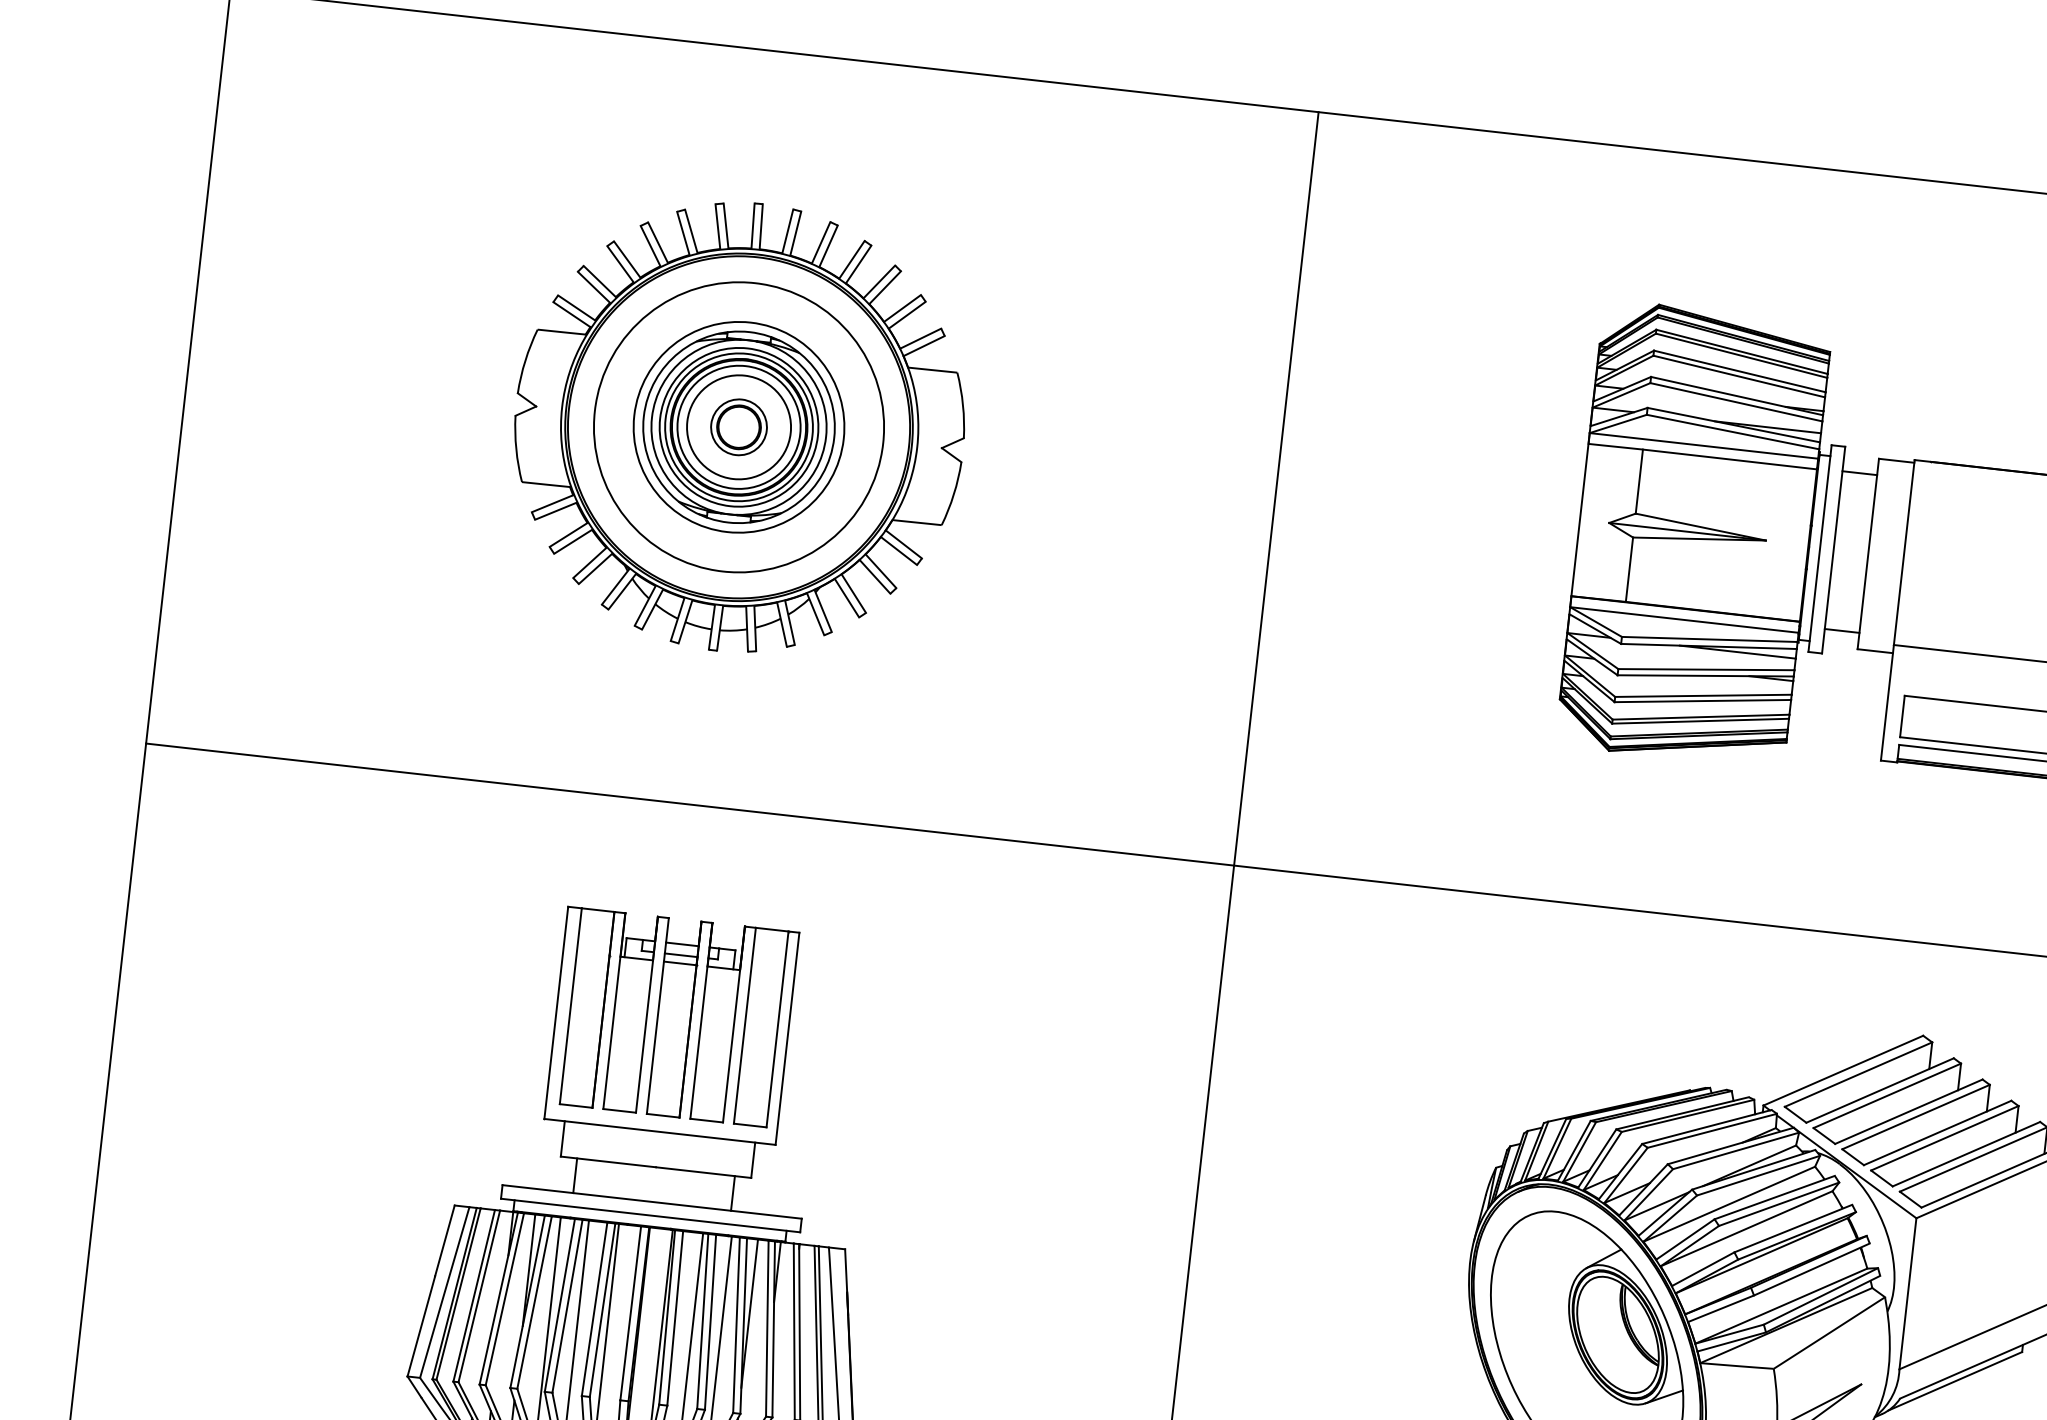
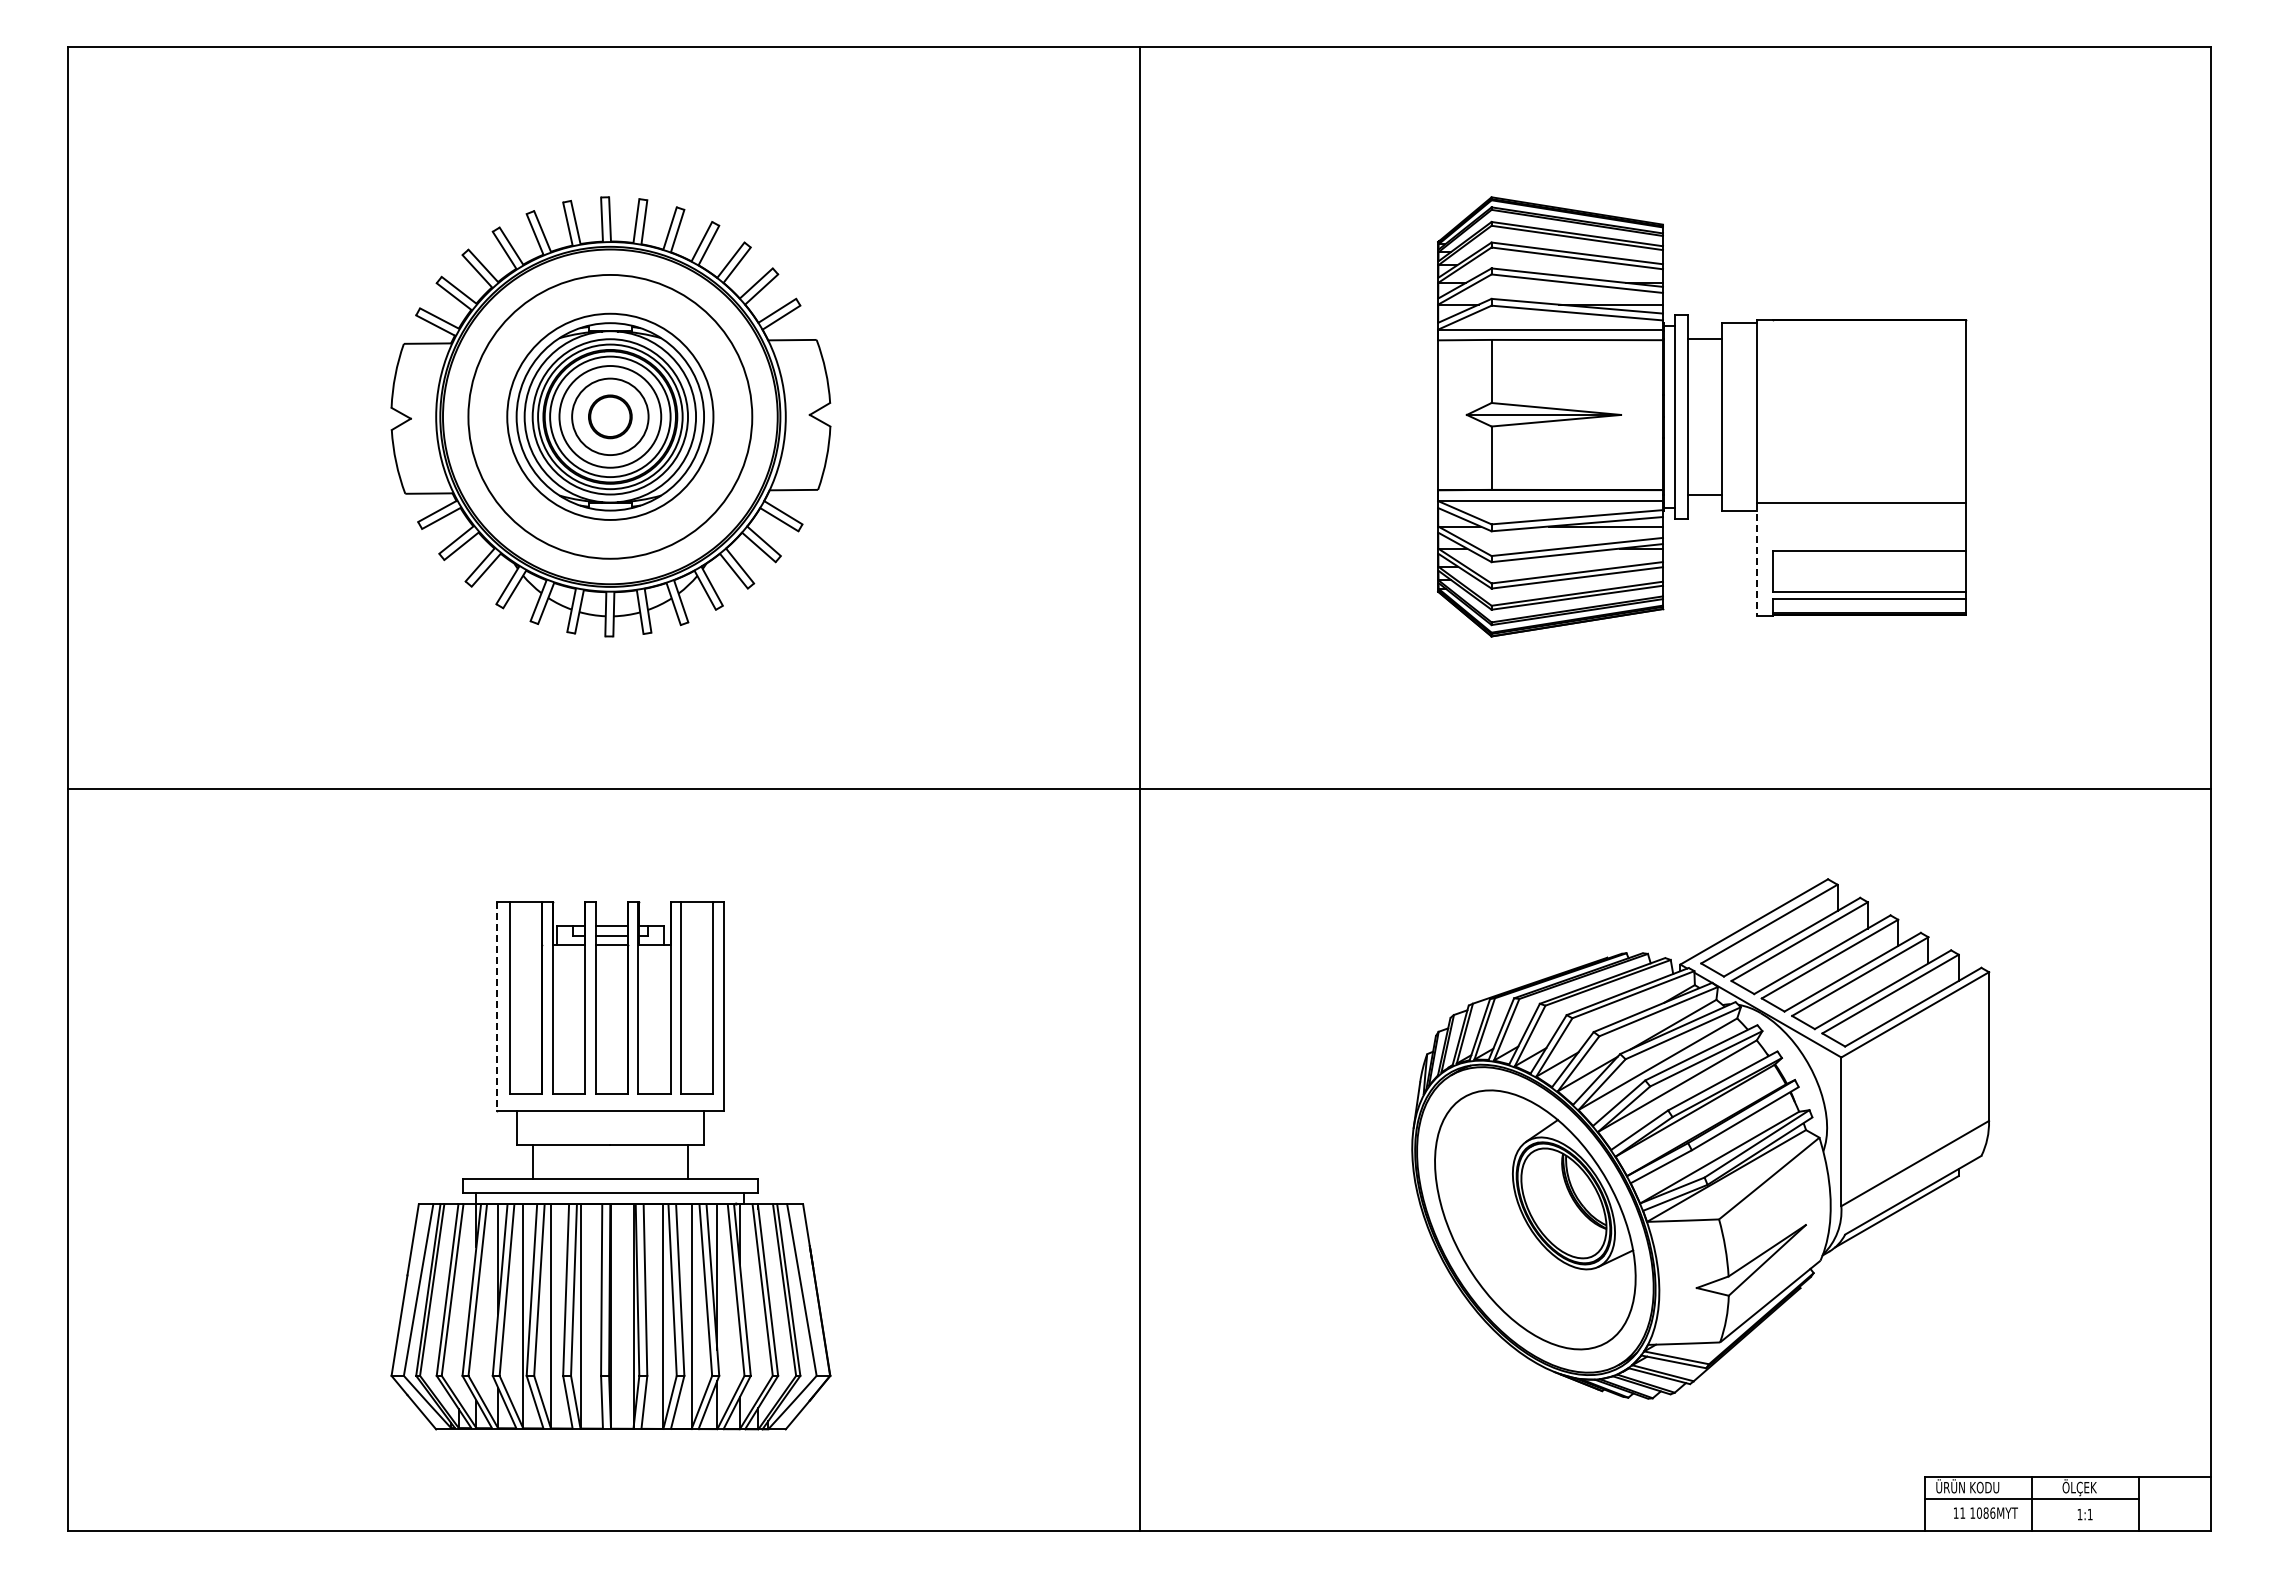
circle: (739, 426) -> (610, 416), size x1.4
line: (1886, 702) -> (1756, 559), solid -> dashed
line: (556, 1013) -> (496, 1006), solid -> dashed

